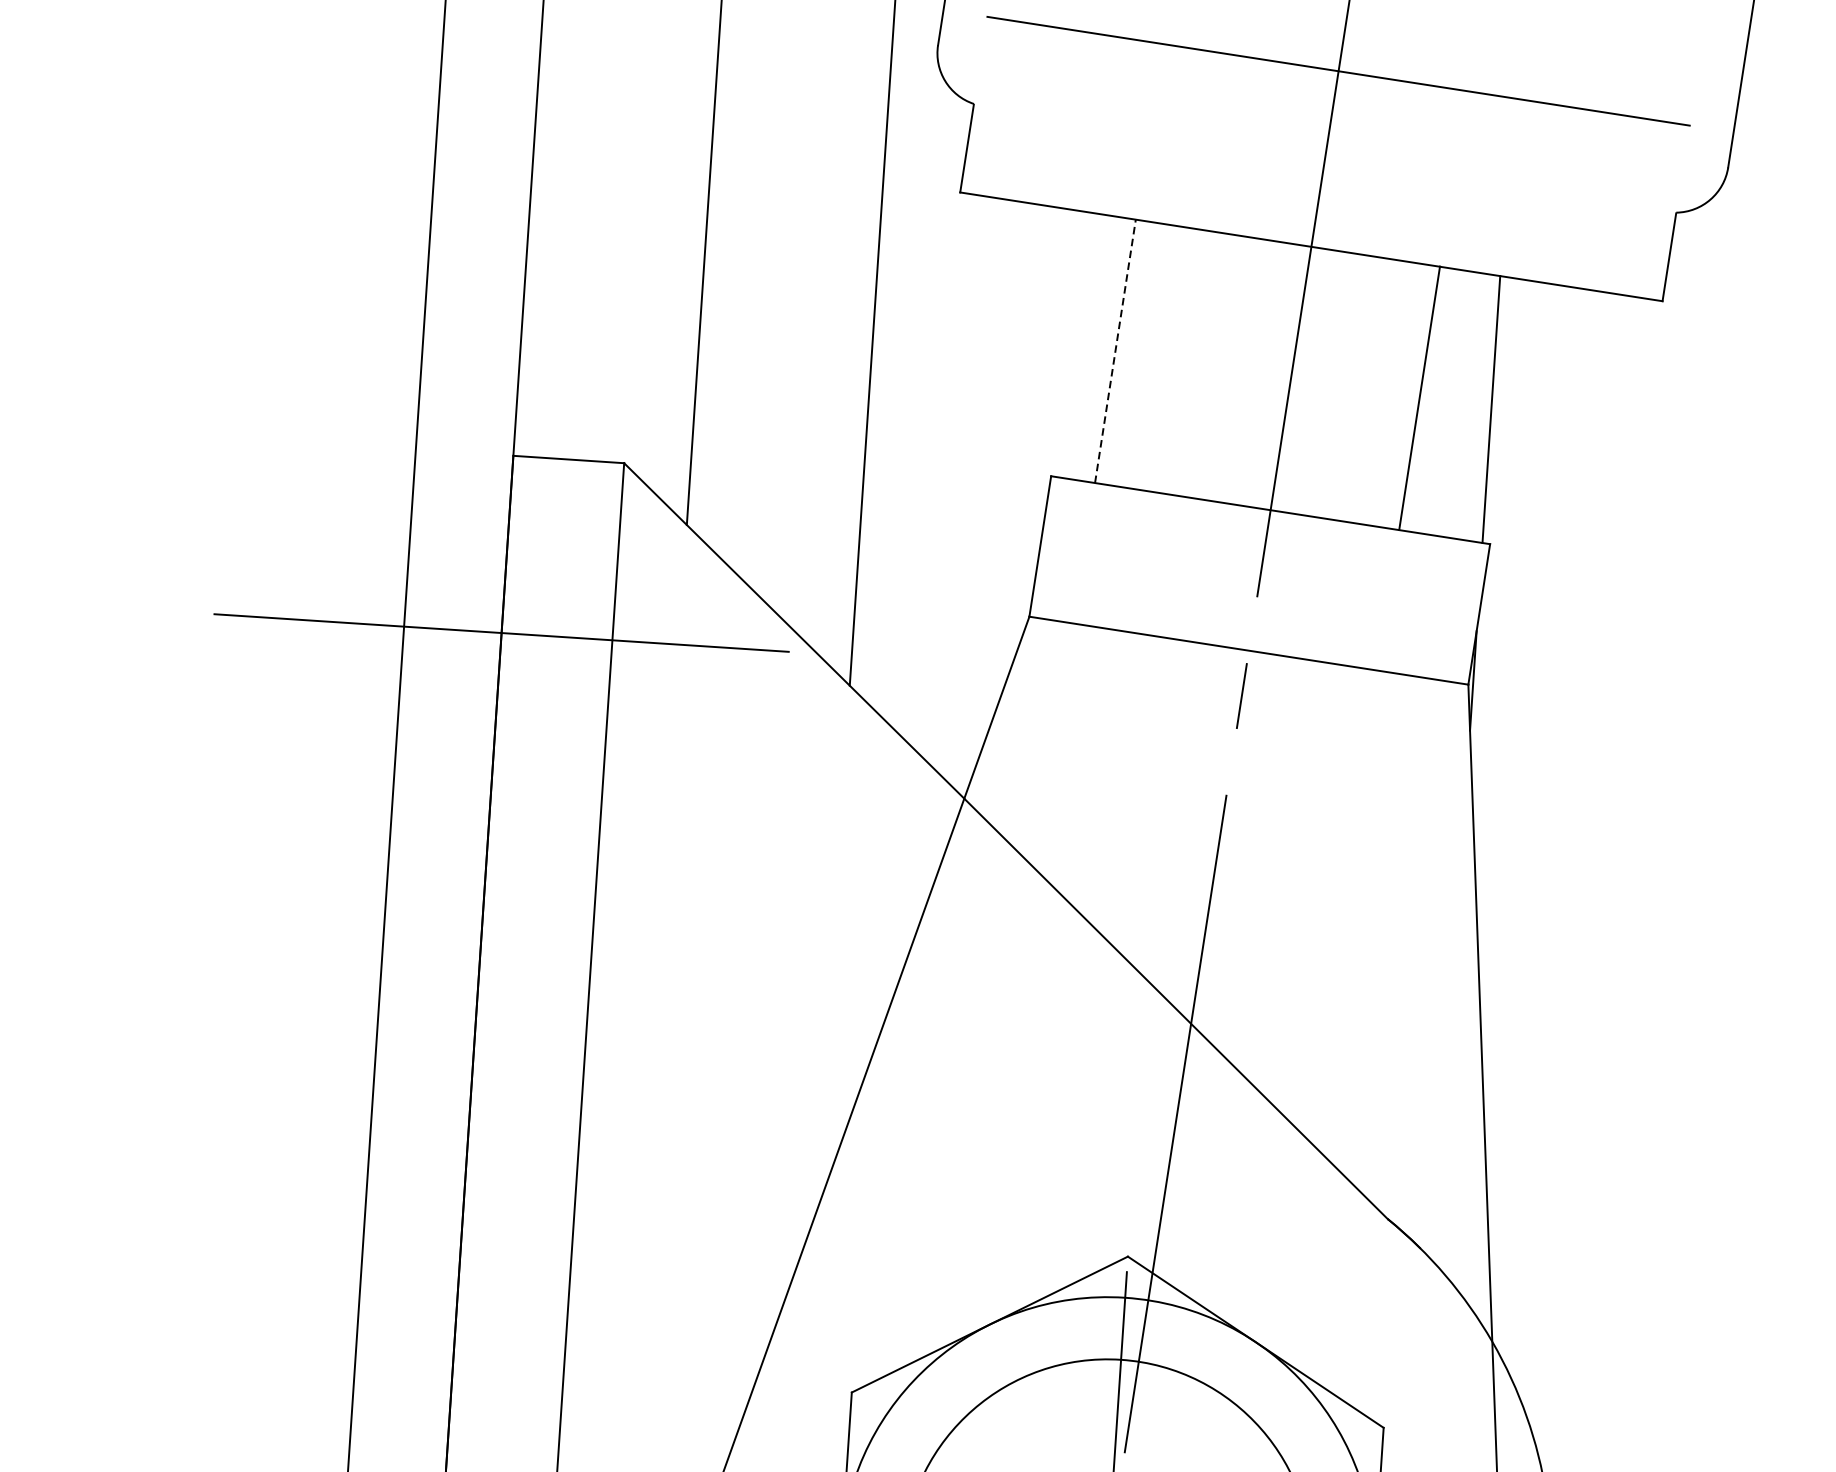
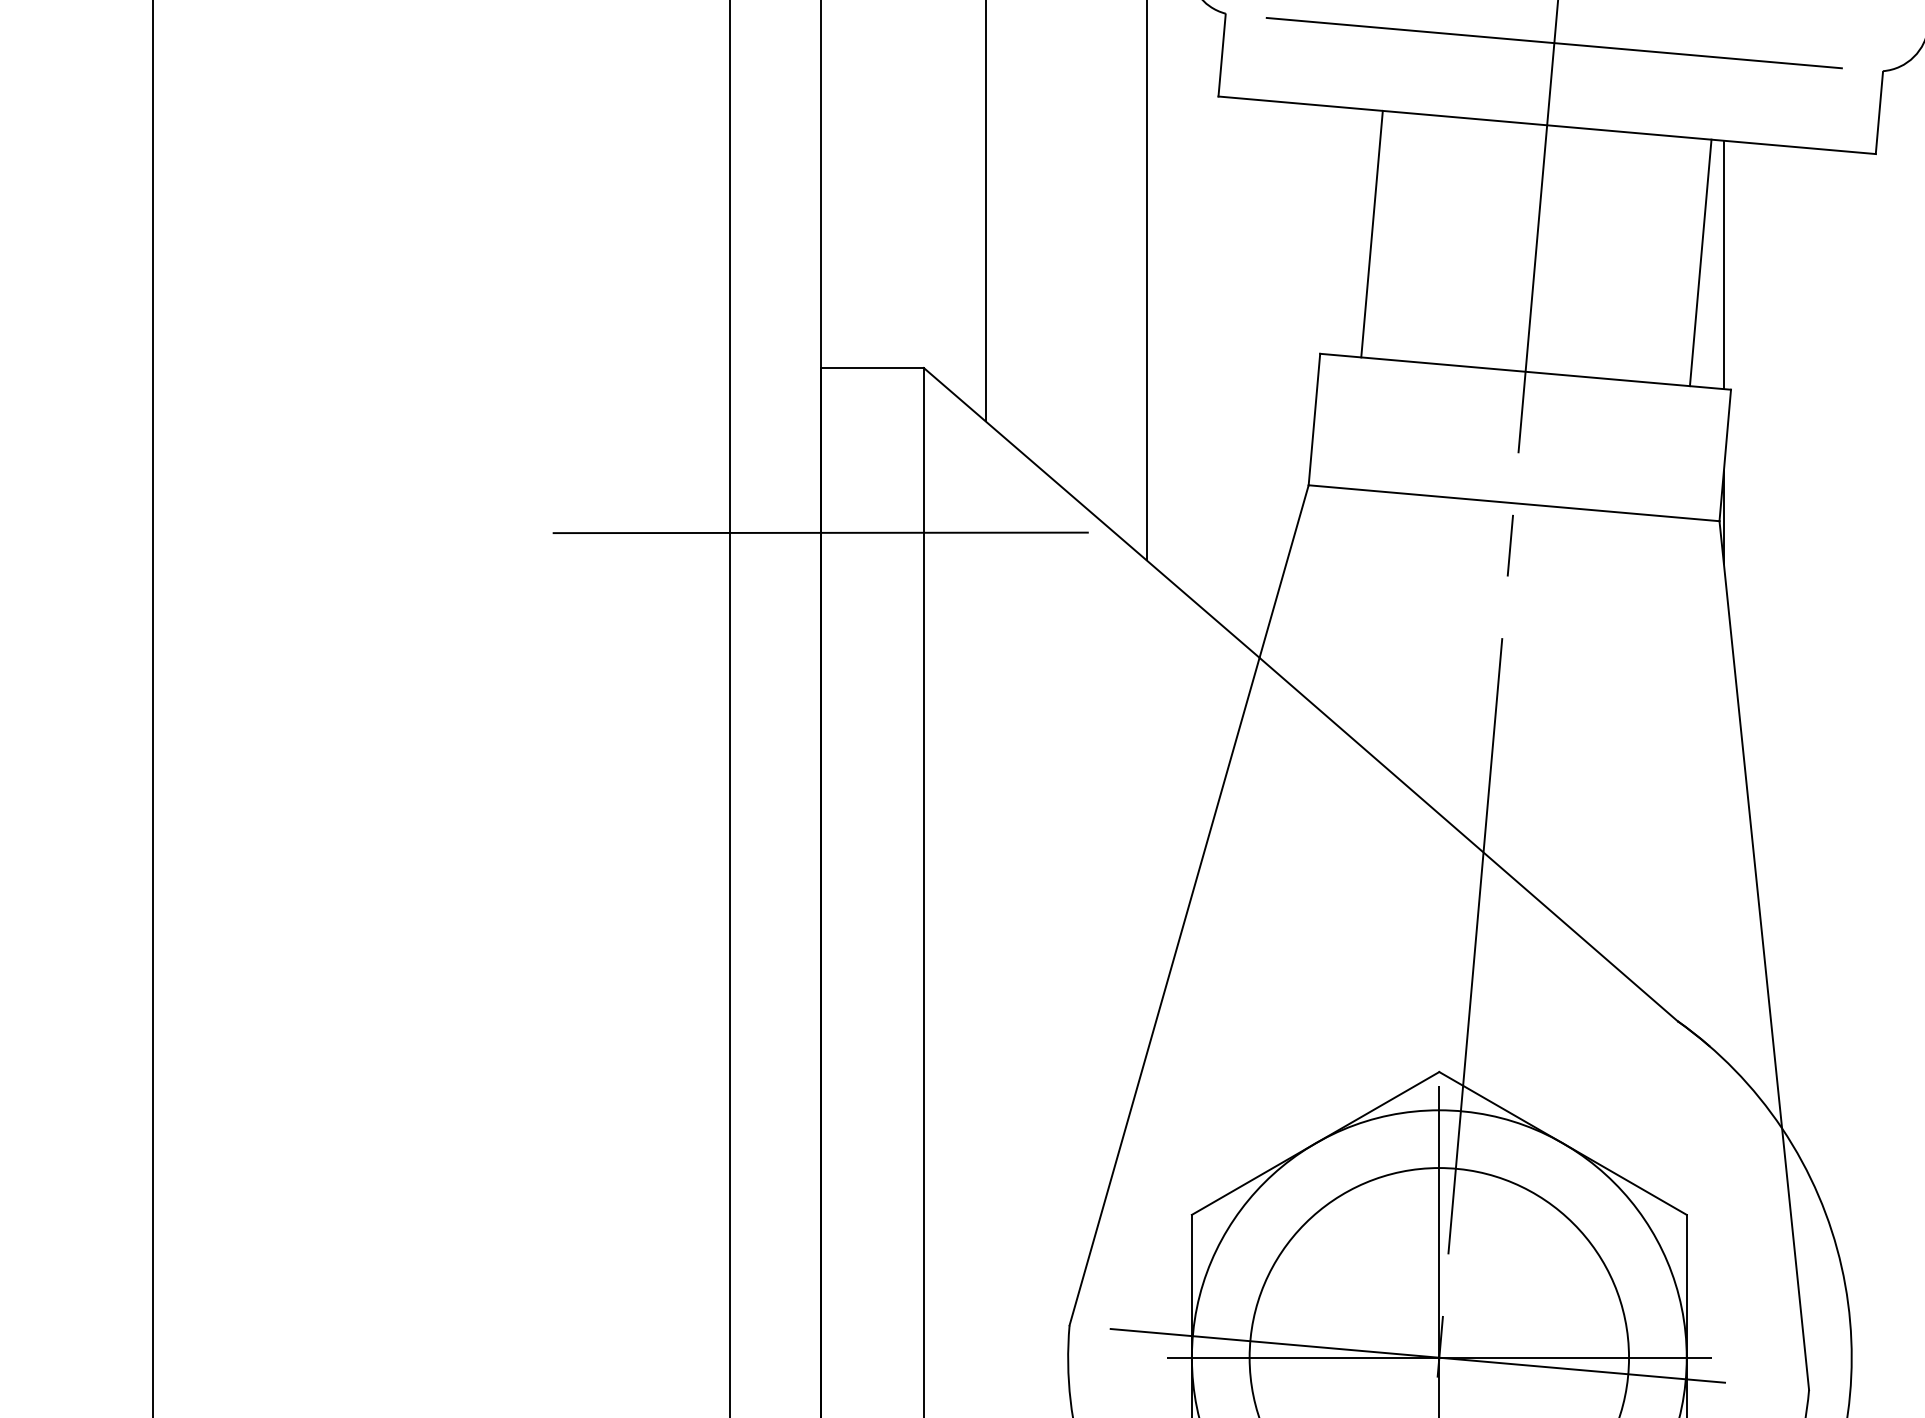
line: (1324, 158) -> (1553, 42), added
line: (1115, 351) -> (1372, 234), dashed -> solid
line: (1419, 397) -> (1700, 262), moved

